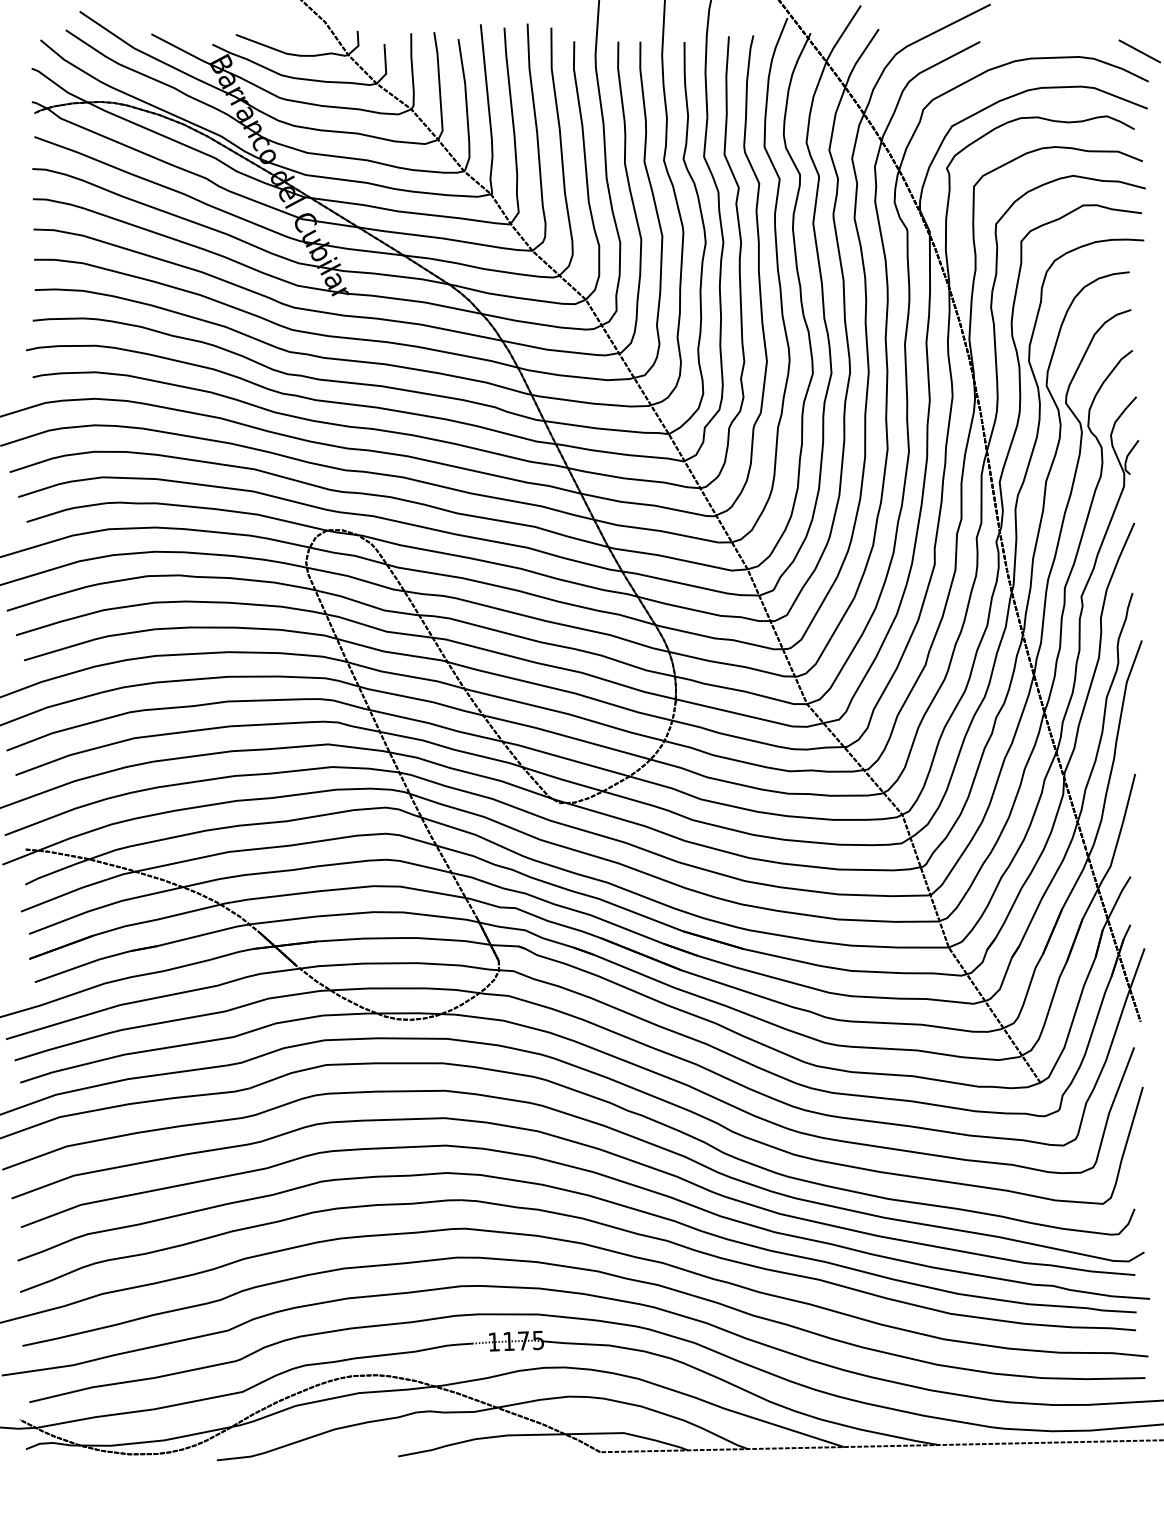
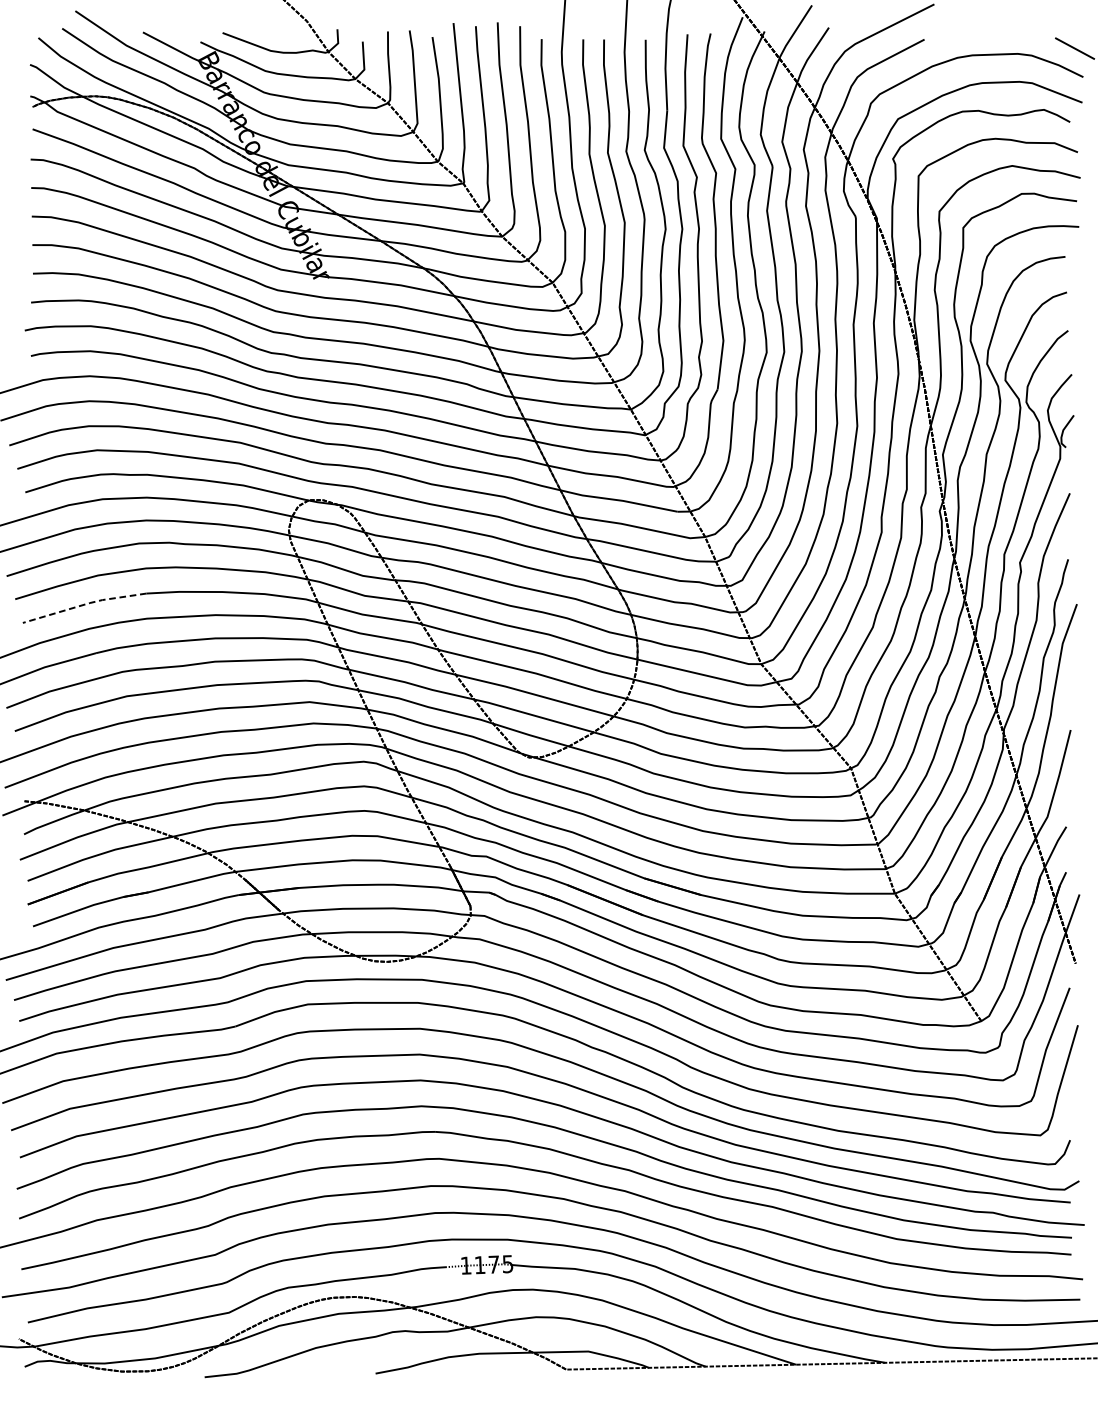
line: (89, 641) -> (84, 605), solid -> dashed

